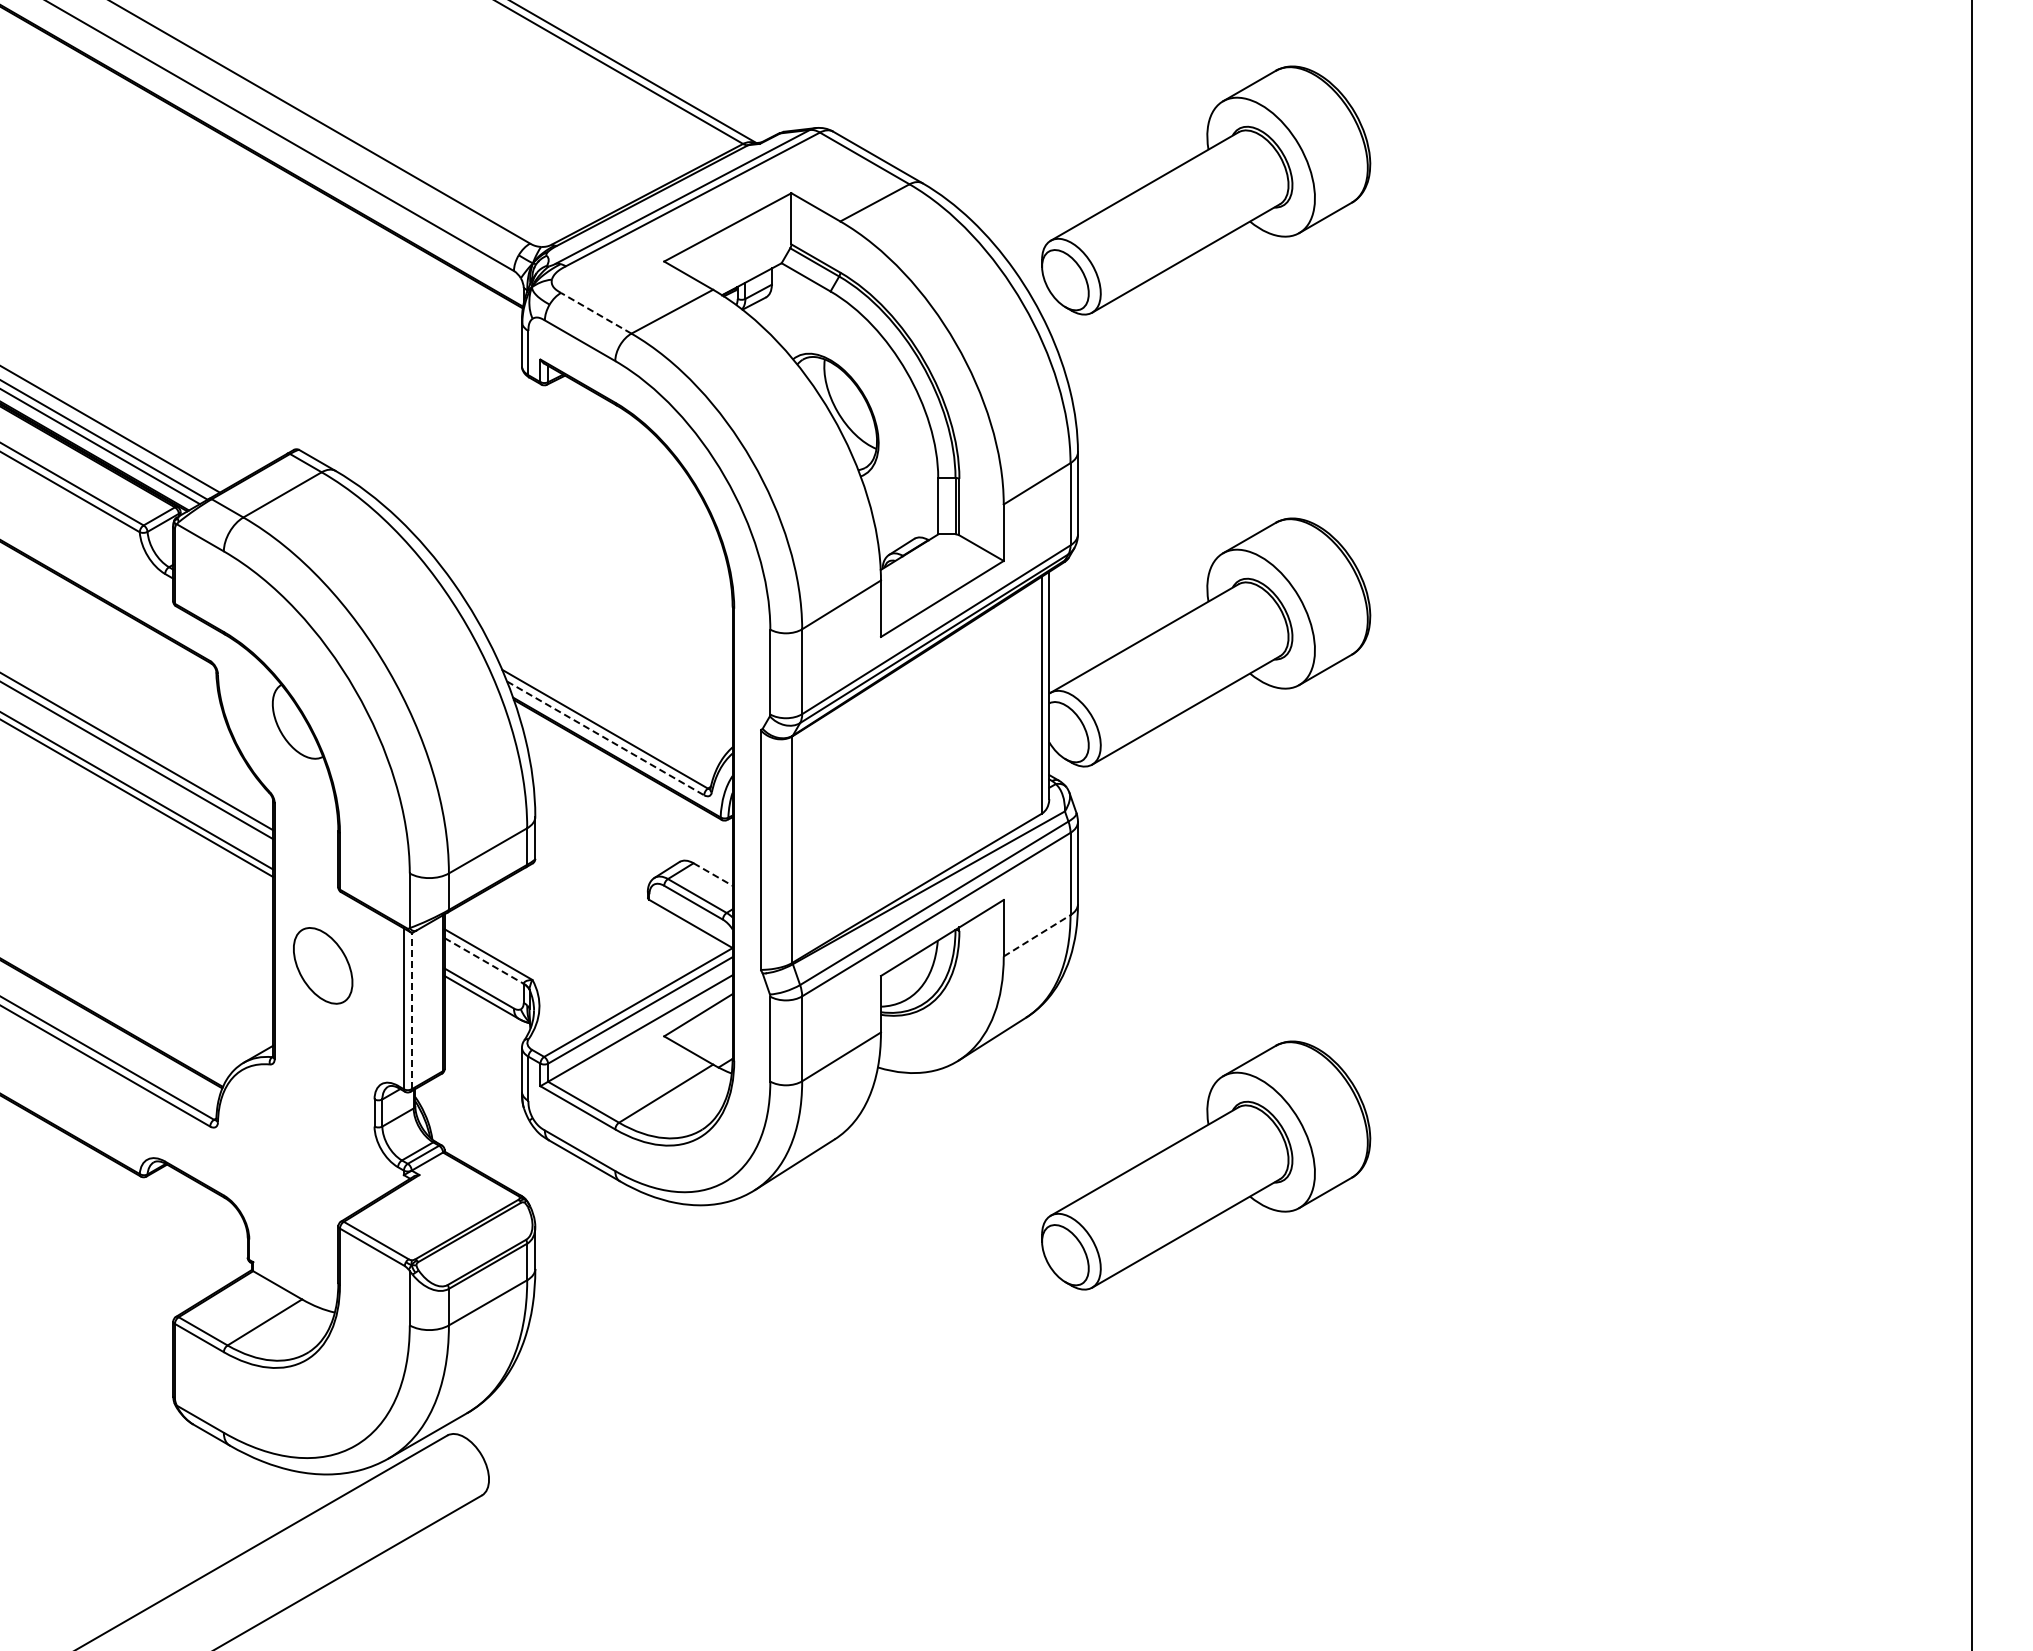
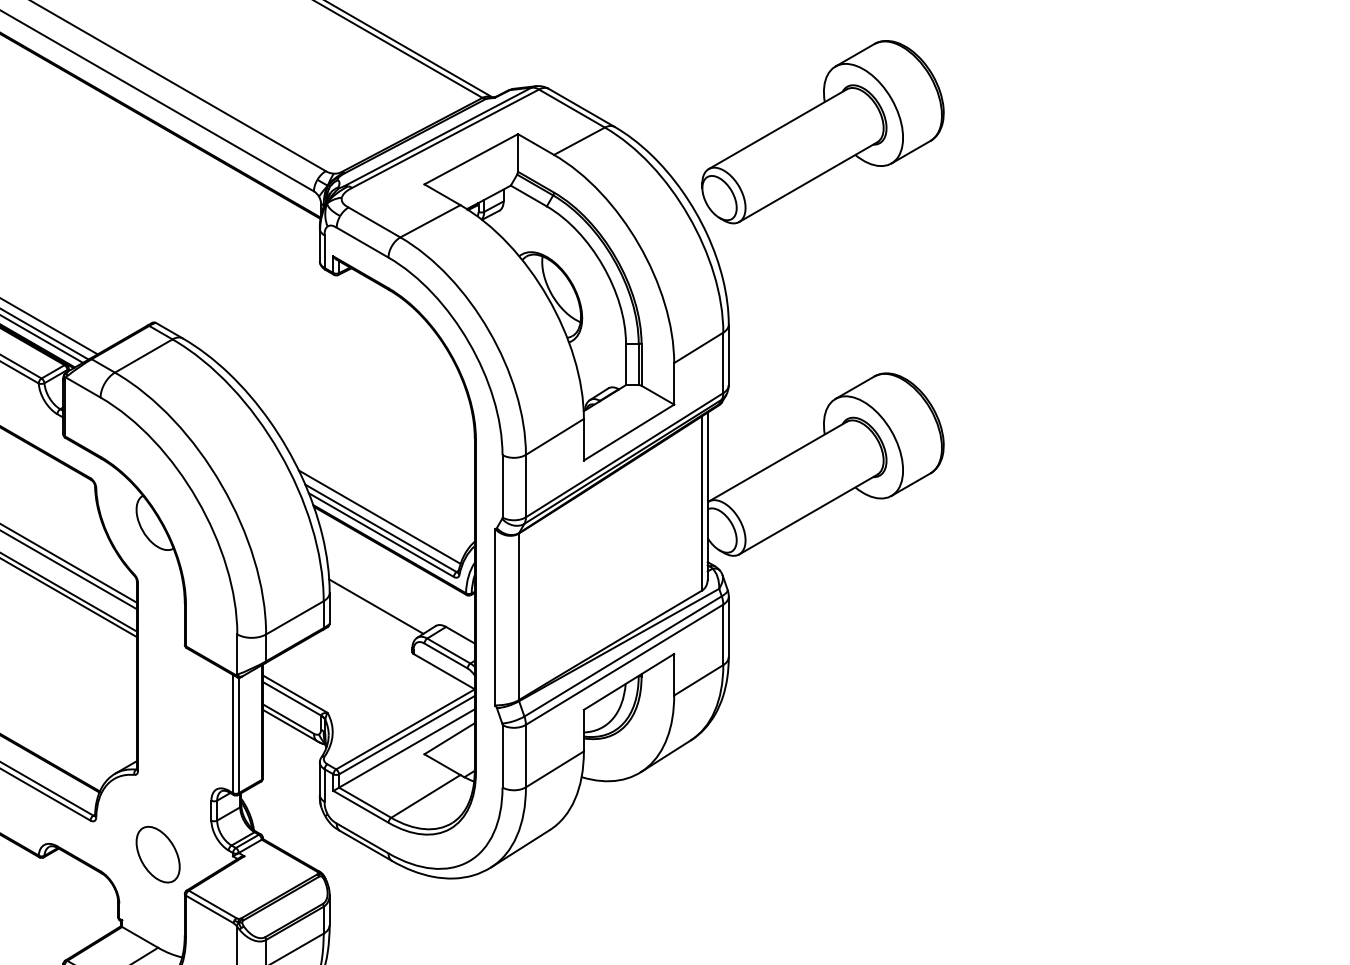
line: (596, 313) -> (374, 222), dashed -> solid
line: (603, 713) -> (379, 516), added
line: (605, 738) -> (381, 535), dashed -> solid
line: (598, 835) -> (376, 606), added
line: (713, 874) -> (460, 635), dashed -> solid
line: (1037, 935) -> (699, 680), dashed -> solid
line: (484, 960) -> (292, 698), dashed -> solid
part: (323, 965) -> (158, 854), moved
line: (411, 1010) -> (238, 735), dashed -> solid
part: (1206, 1165) -> (823, 849), removed

